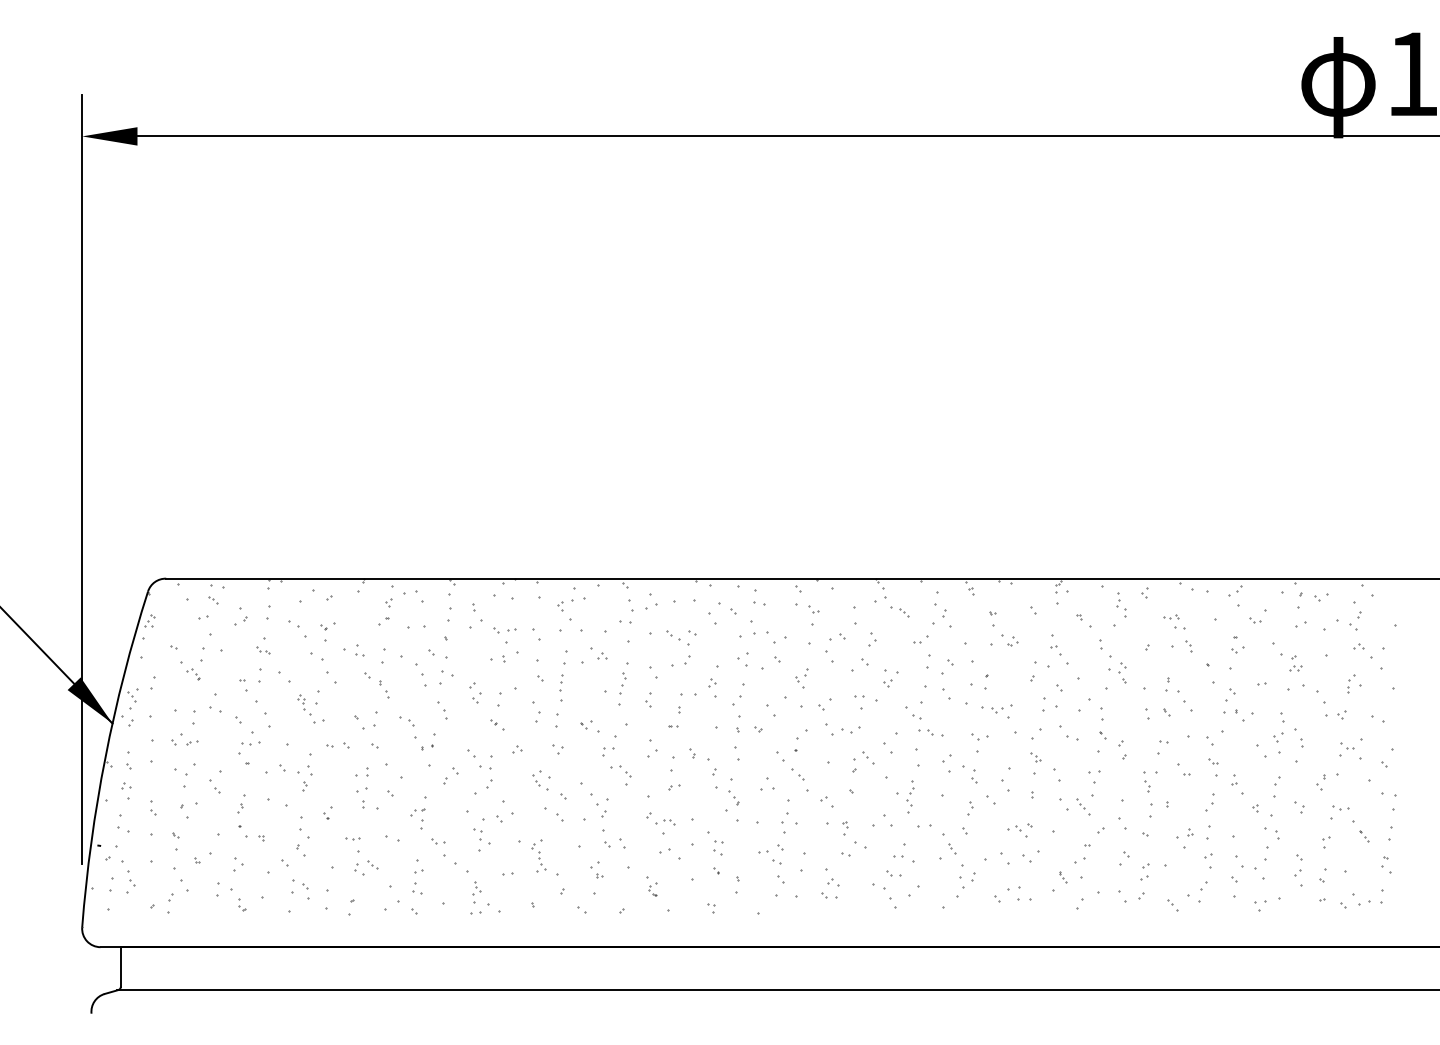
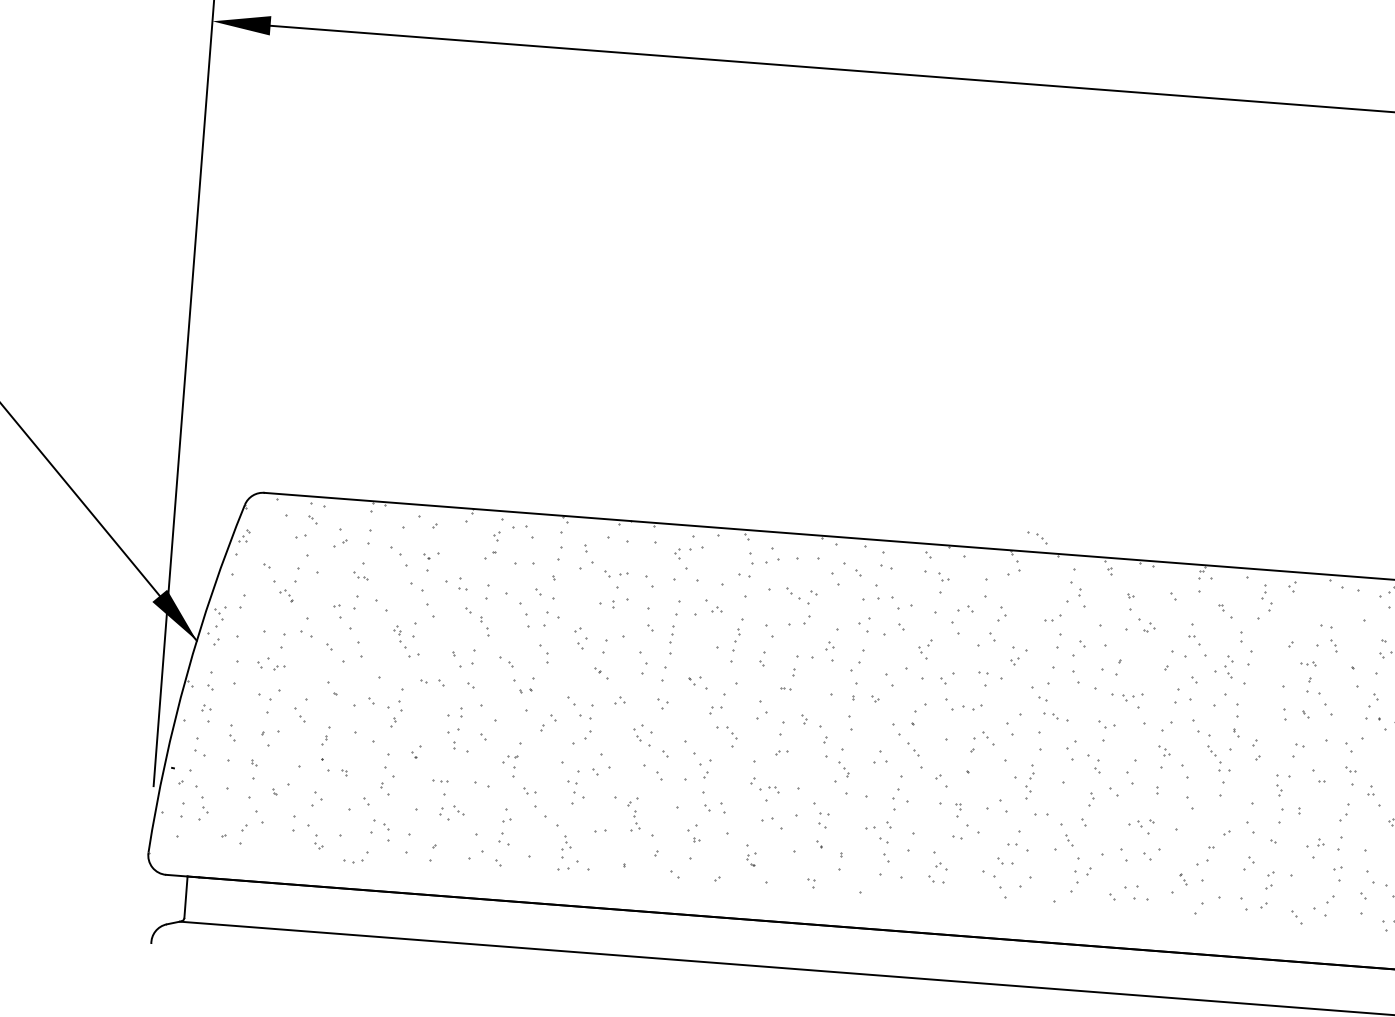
part: (899, 611) -> (1036, 537), moved
part: (1171, 616) -> (1308, 662), moved
part: (1122, 672) -> (1228, 666), moved
part: (250, 743) -> (353, 861), moved
part: (1083, 806) -> (1214, 753), moved

